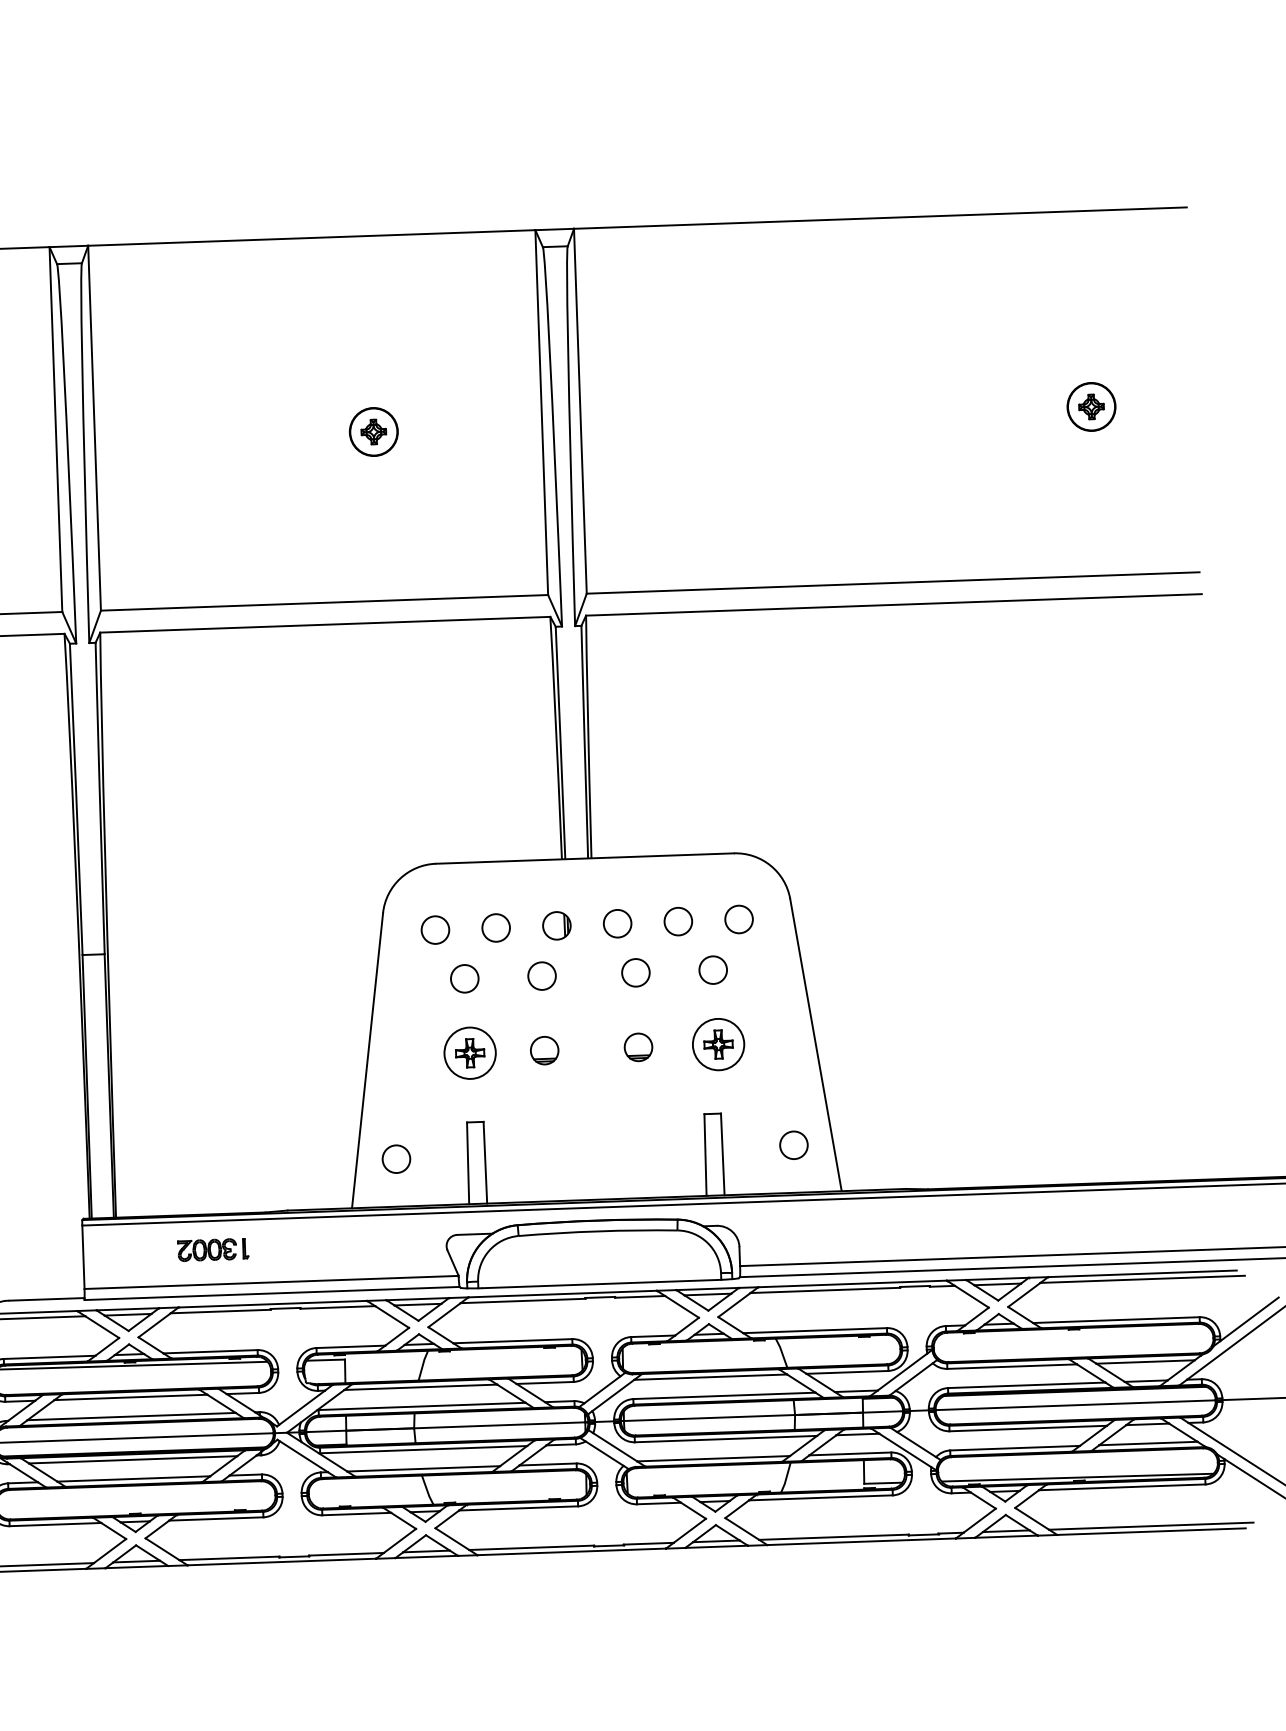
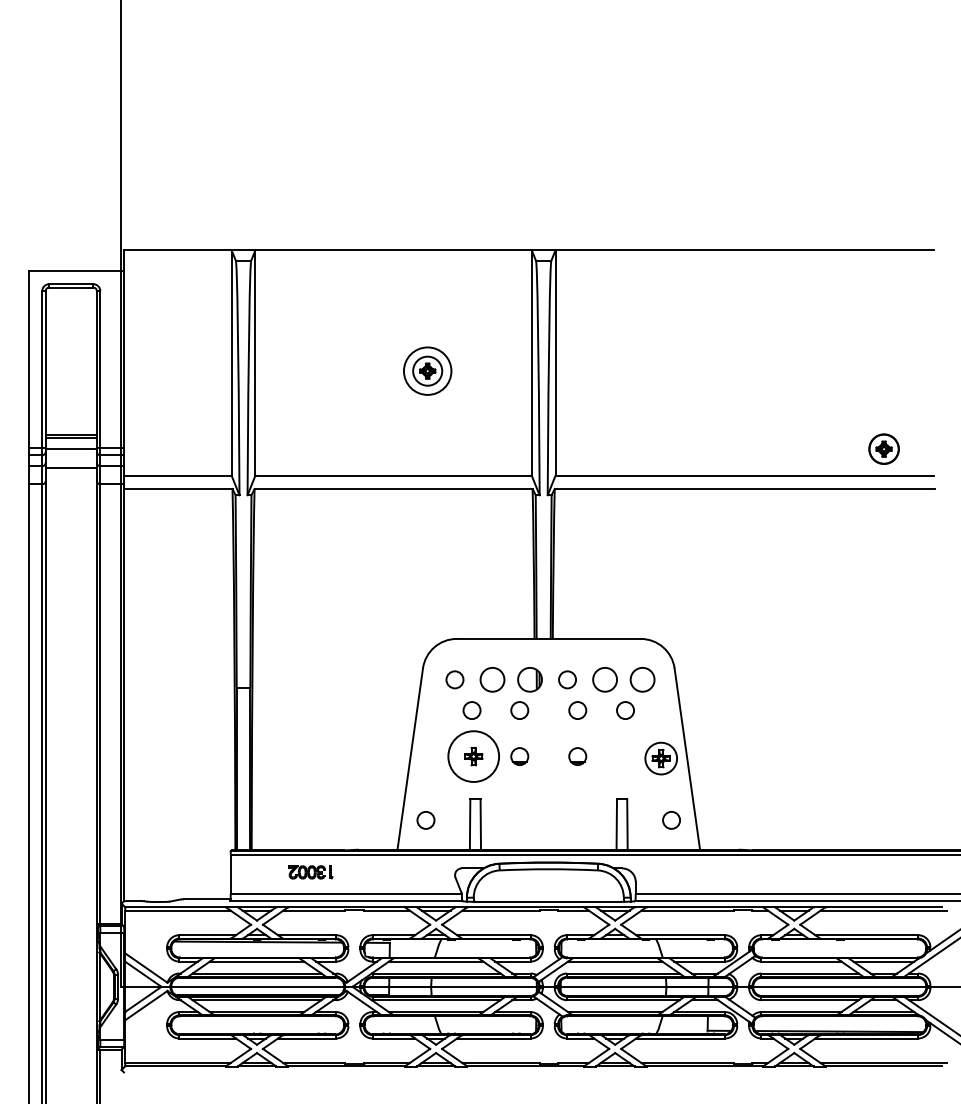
part: (1090, 405) -> (883, 448), moved
circle: (373, 432) -> (427, 371), size x1.6
circle: (738, 918) -> (642, 679), size x1.4
circle: (677, 921) -> (604, 679), size x1.4
part: (556, 925) -> (529, 679), size x1.4
circle: (496, 927) -> (492, 679), size x1.4
part: (717, 1044) -> (660, 758), moved
circle: (469, 1053) -> (473, 756), size x1.6

